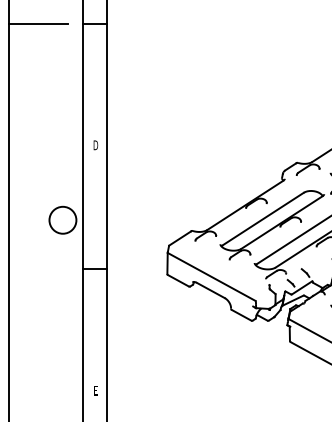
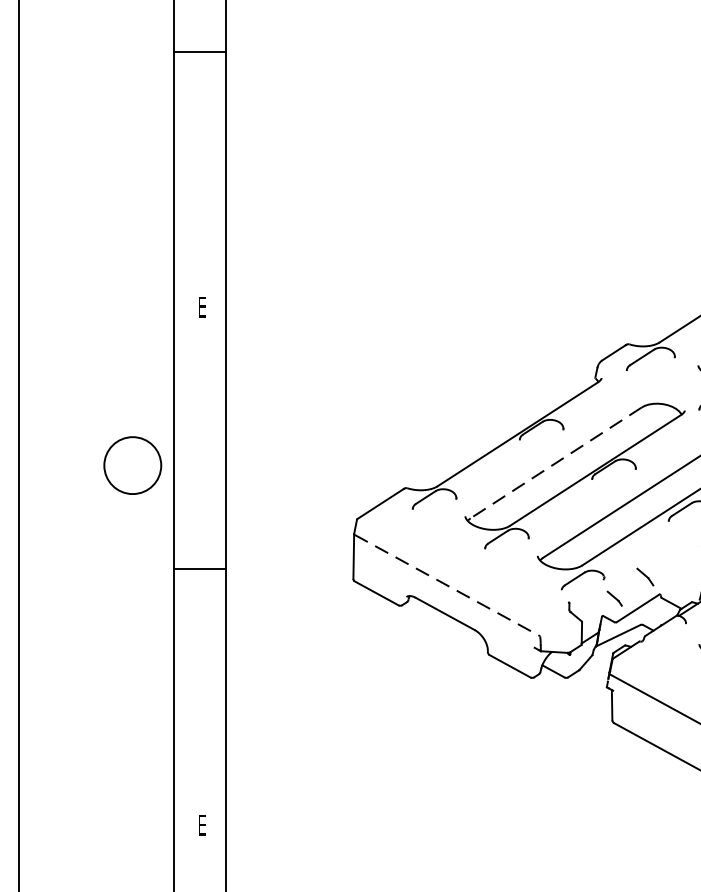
line: (38, 24) -> (81, 52), removed
text: (95, 145) -> (201, 307), D -> E
line: (262, 219) -> (554, 463), solid -> dashed
line: (211, 277) -> (446, 586), solid -> dashed

